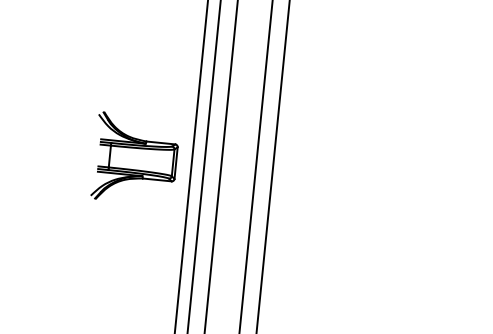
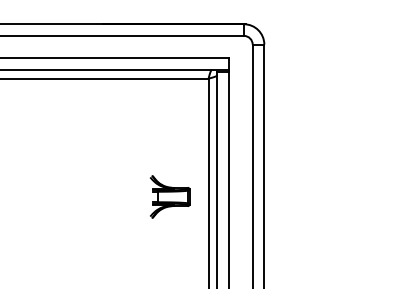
part: (135, 158) -> (169, 196), size x0.7

